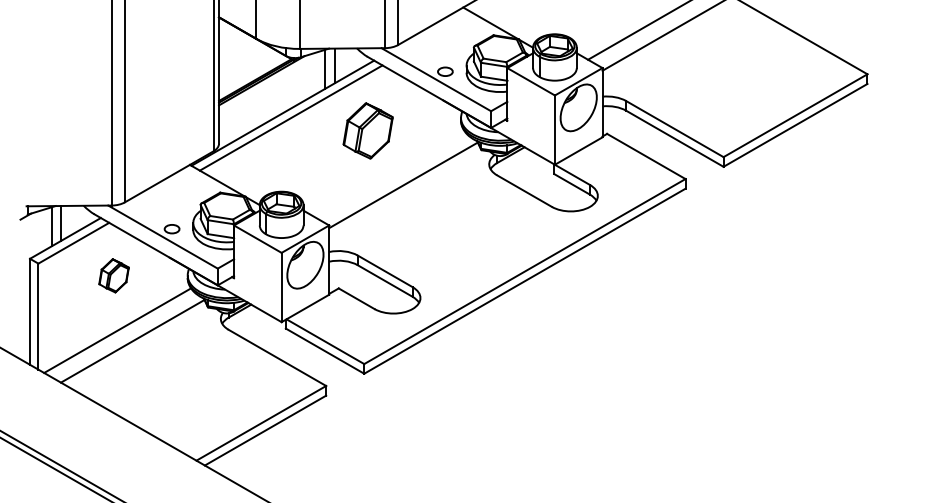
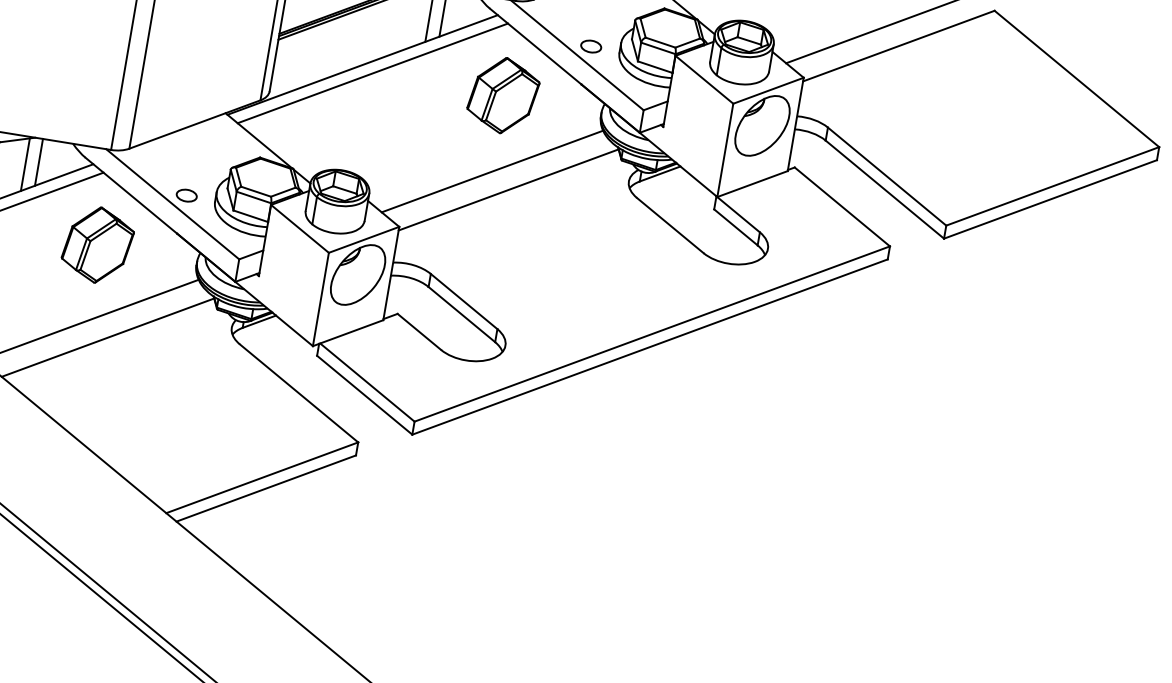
part: (367, 130) -> (502, 94), moved
line: (389, 174) -> (492, 172), added
part: (113, 275) -> (97, 244), size x1.67

